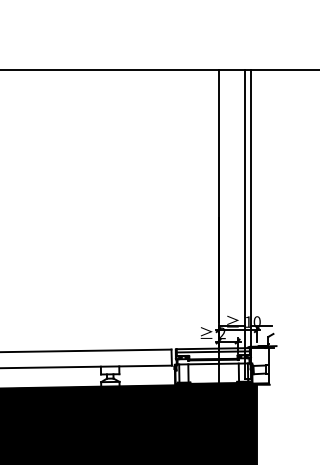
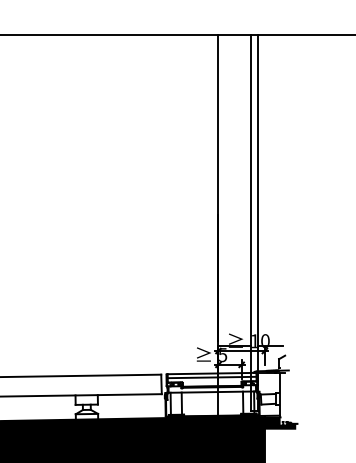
text: (222, 333) -> (223, 355), 2 -> 5
fill: (270, 389) -> (281, 423), added

